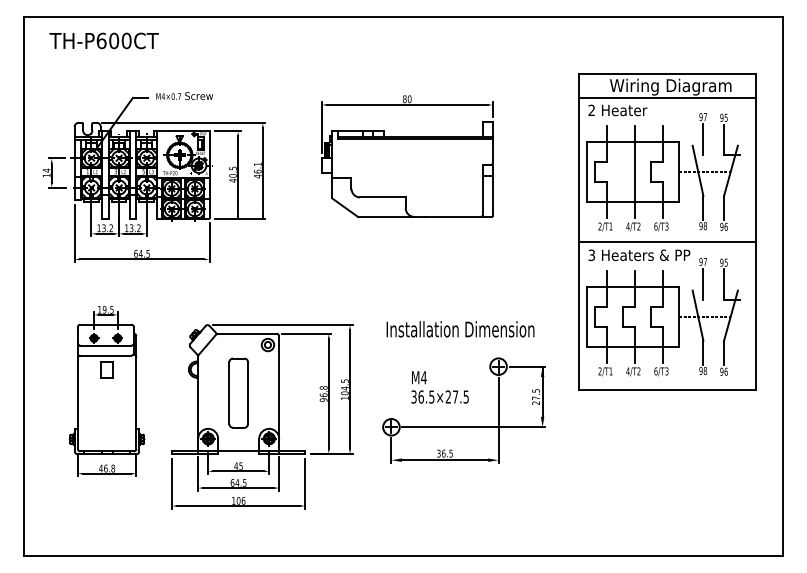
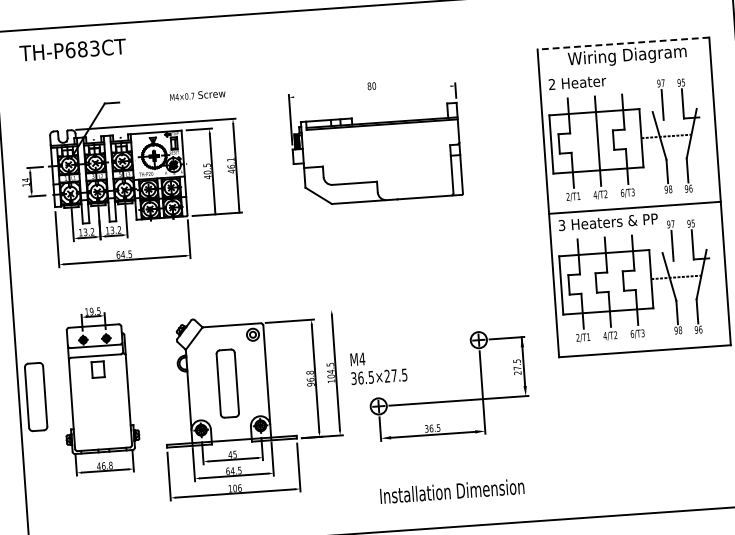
text: (120, 40) -> (88, 48), TH-P600CT -> TH-P683CT
line: (667, 73) -> (623, 43), solid -> dashed
text: (184, 96) -> (197, 95), moved
line: (667, 97) -> (624, 66), removed
line: (407, 104) -> (372, 91), removed
line: (282, 325) -> (265, 314), removed
text: (460, 329) -> (452, 491), moved
text: (439, 387) -> (378, 367), moved
part: (41, 392) -> (35, 396), added

